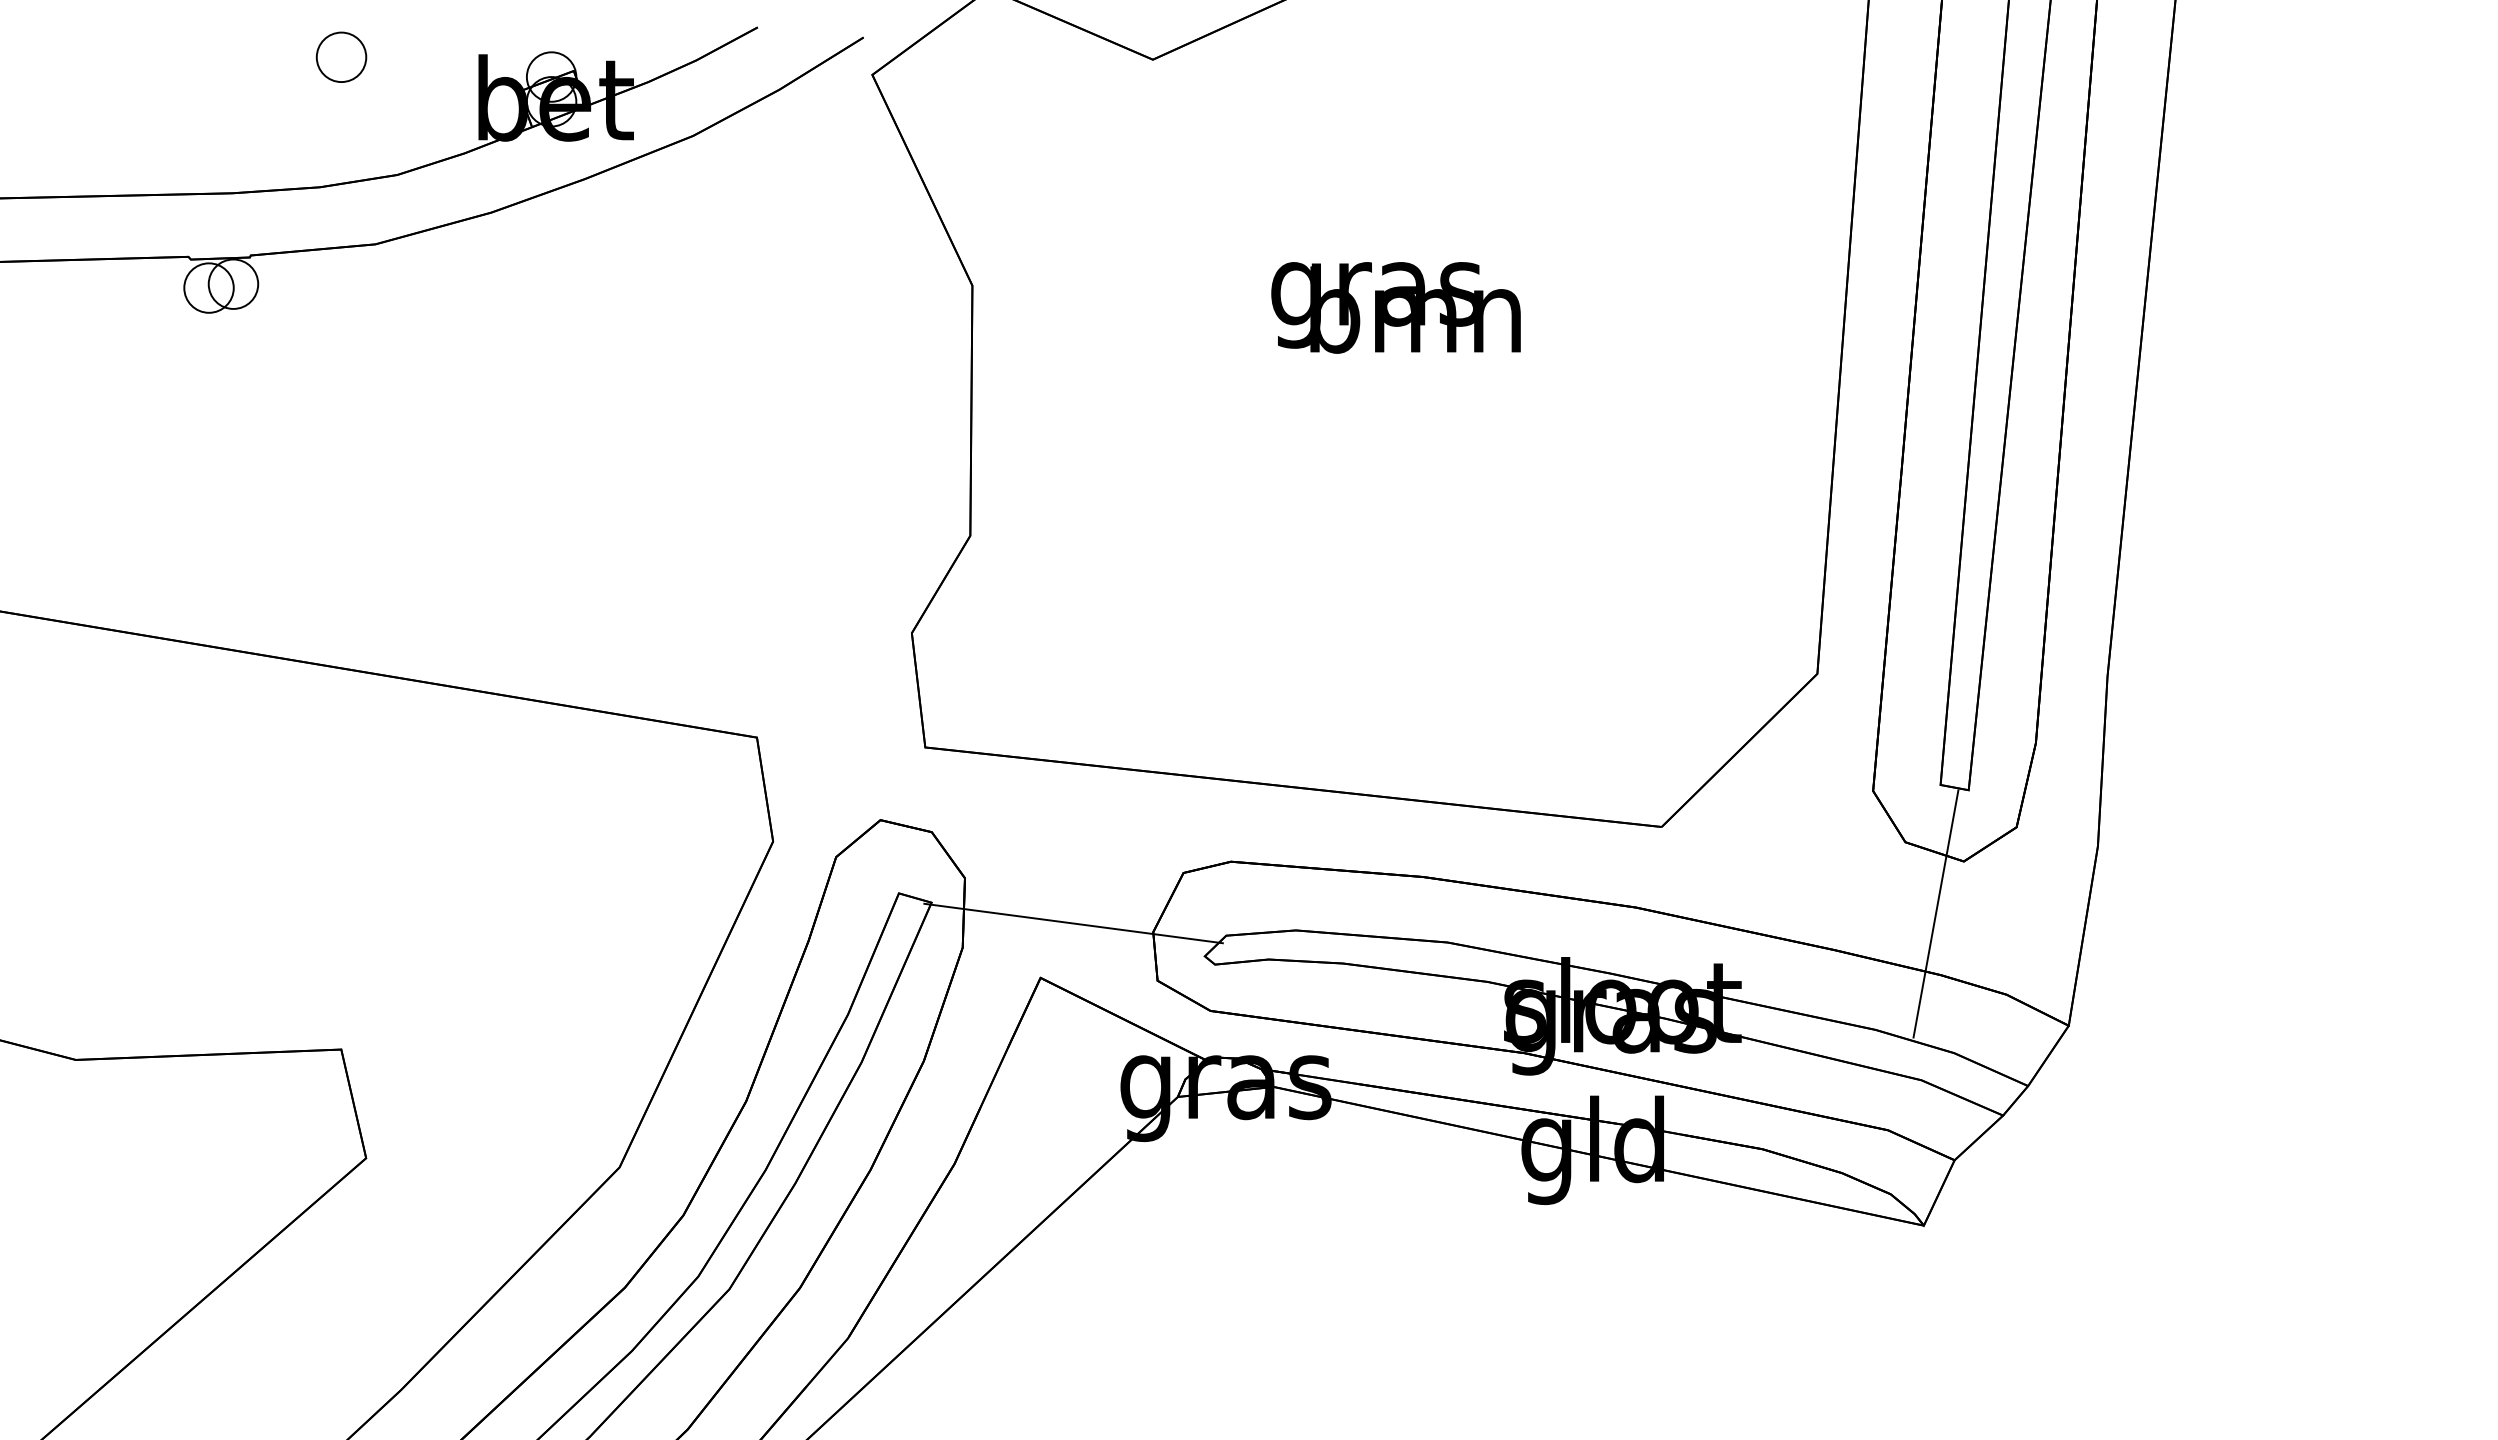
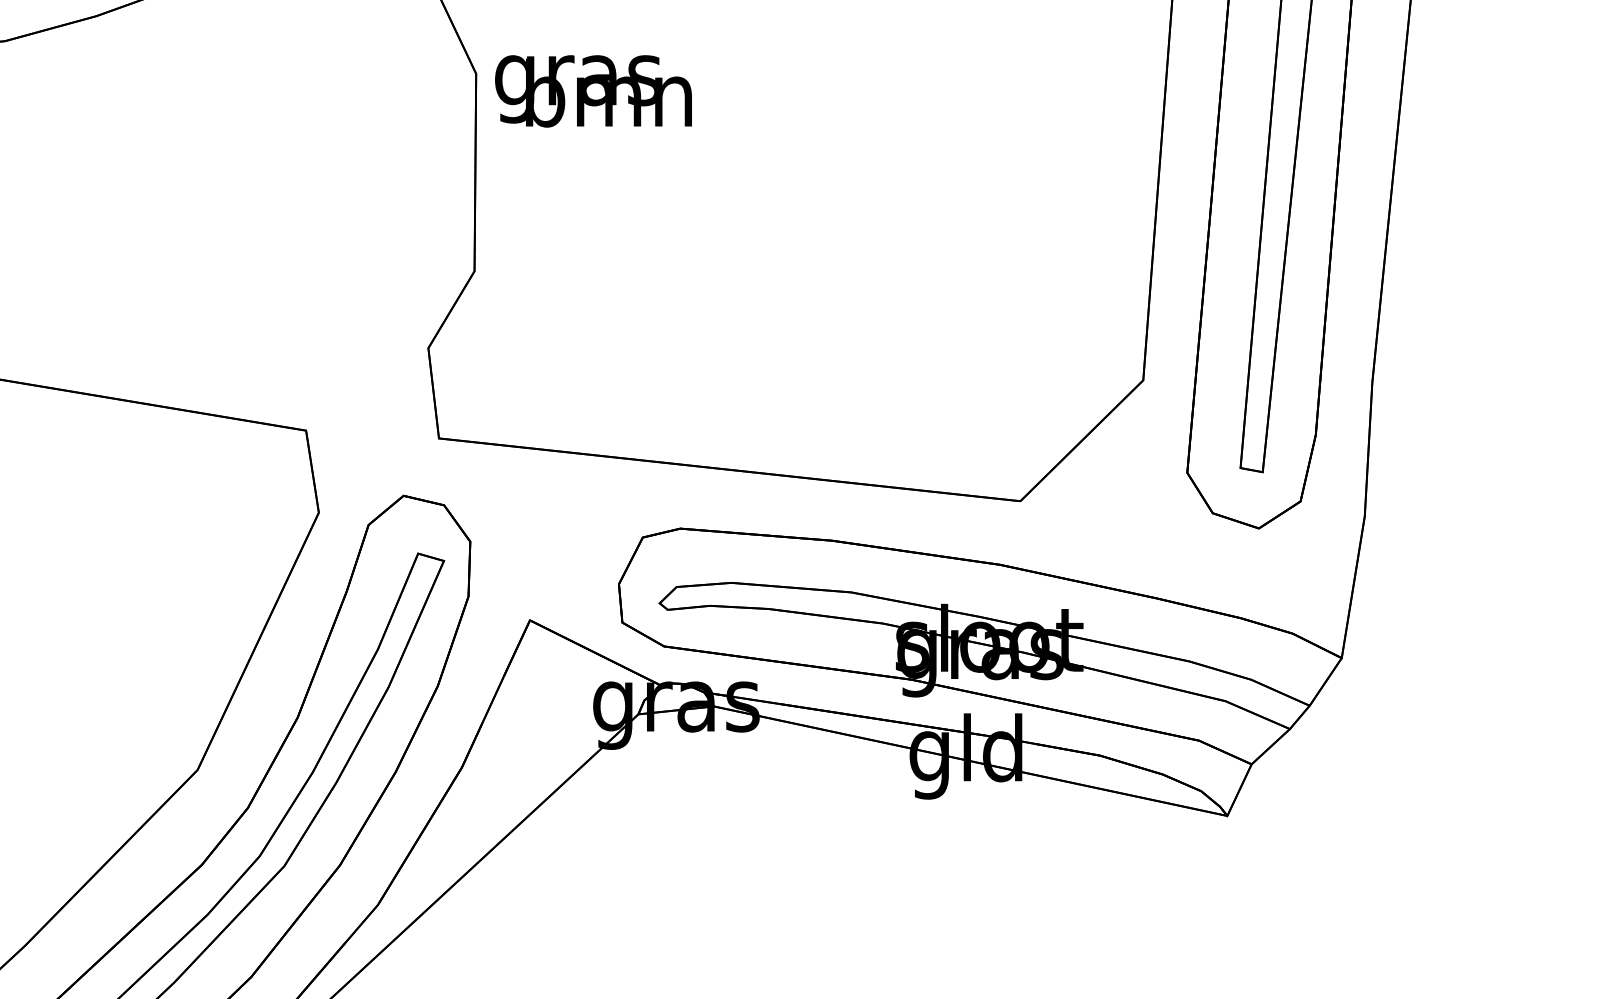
text: (1395, 307) -> (593, 91), moved
line: (1935, 913) -> (1236, 569), removed
line: (1073, 923) -> (555, 577), removed

